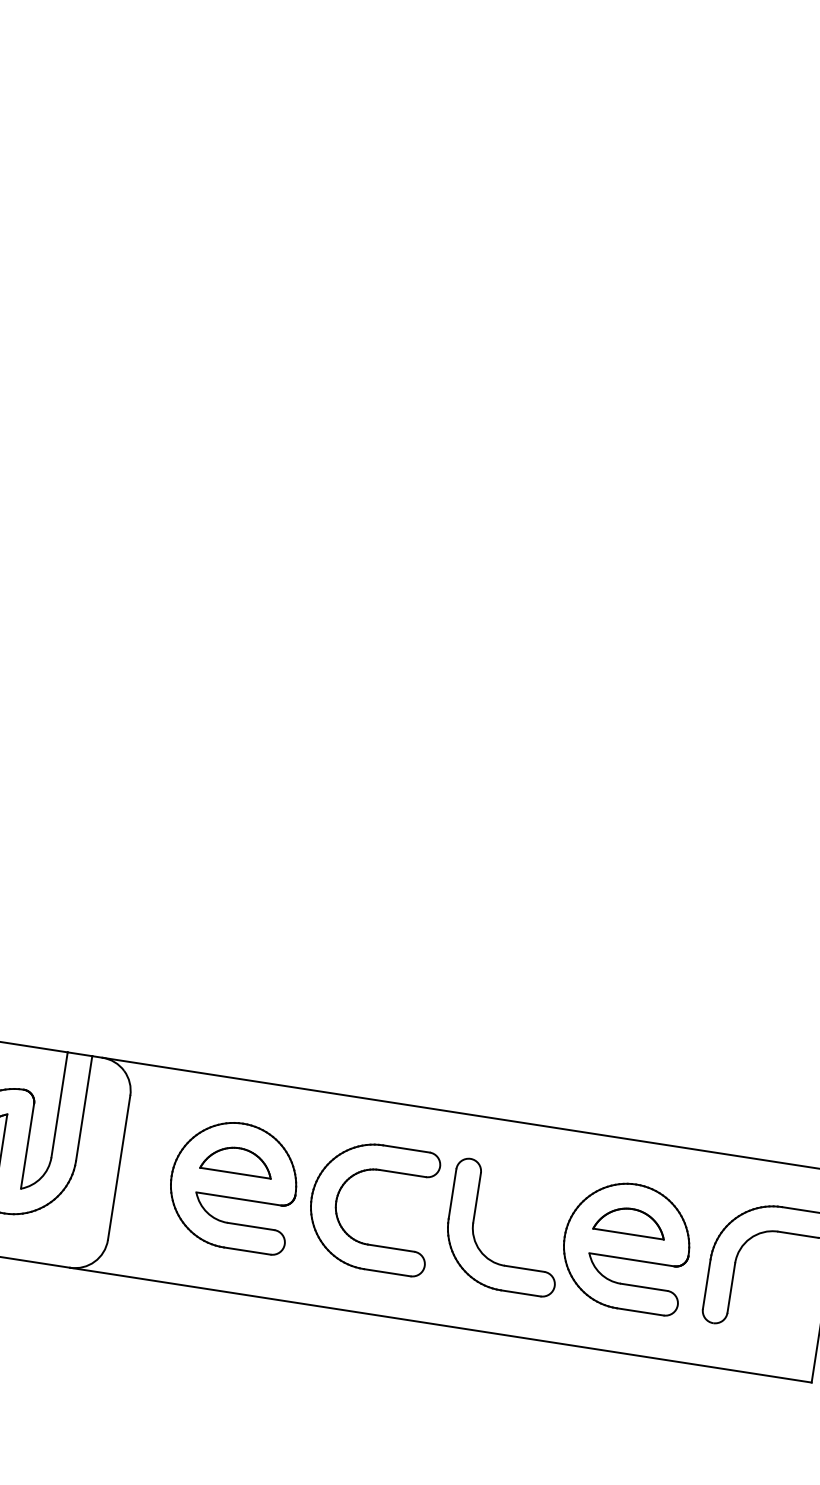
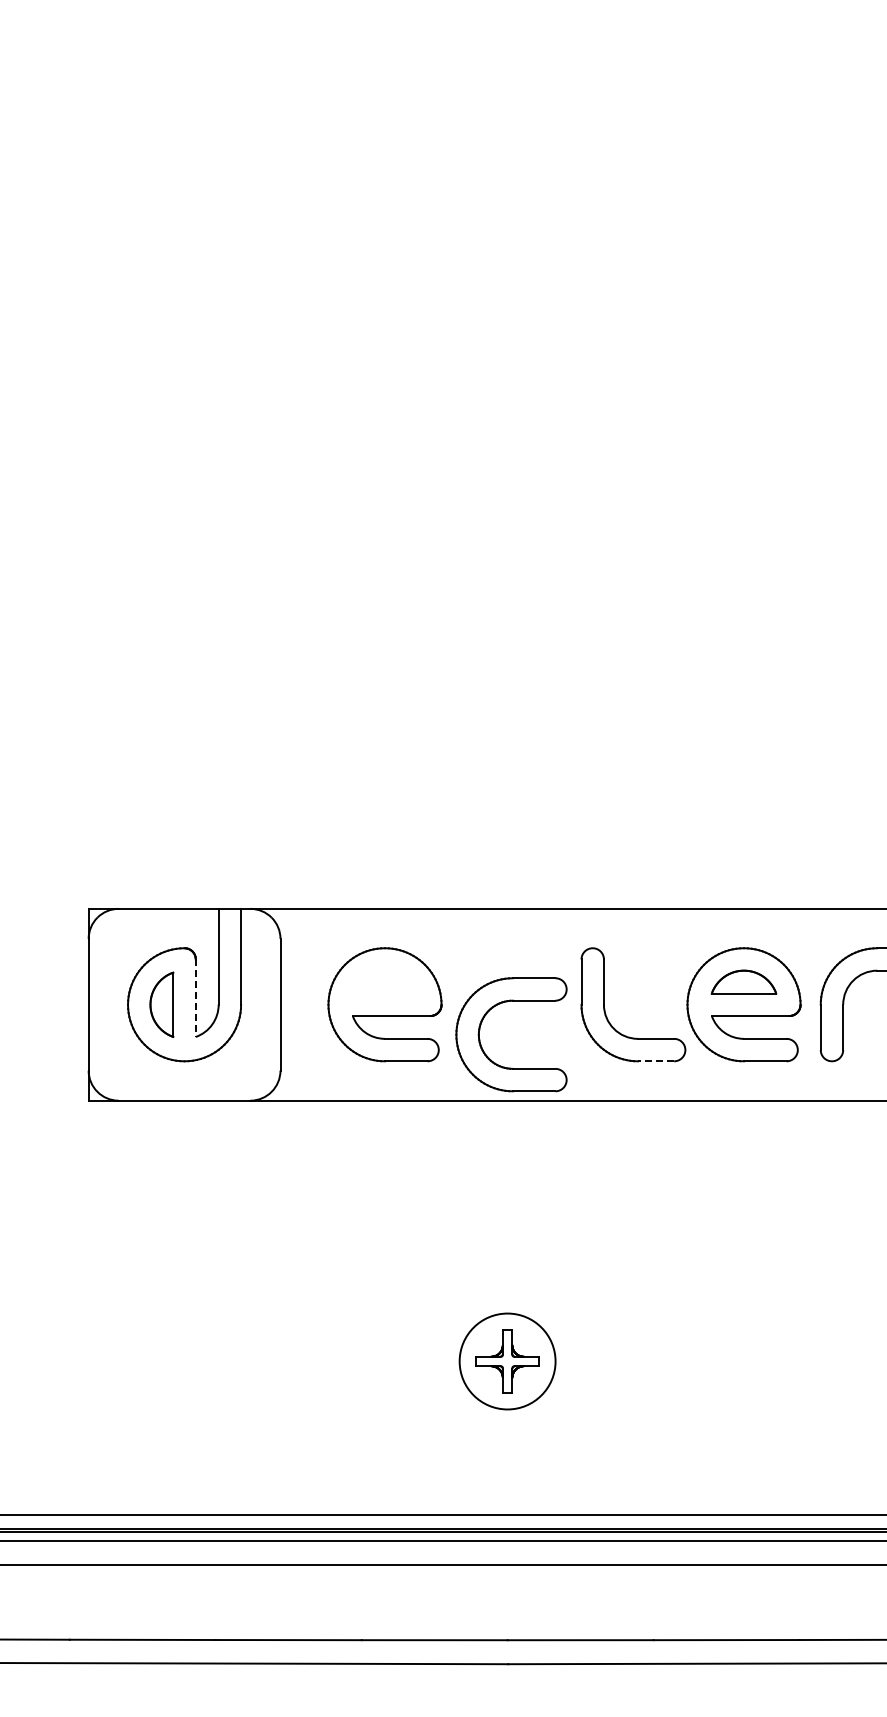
line: (27, 1146) -> (195, 998), solid -> dashed
part: (236, 1159) -> (384, 981), removed
part: (338, 1197) -> (480, 1030), moved
line: (520, 1293) -> (655, 1061), solid -> dashed

